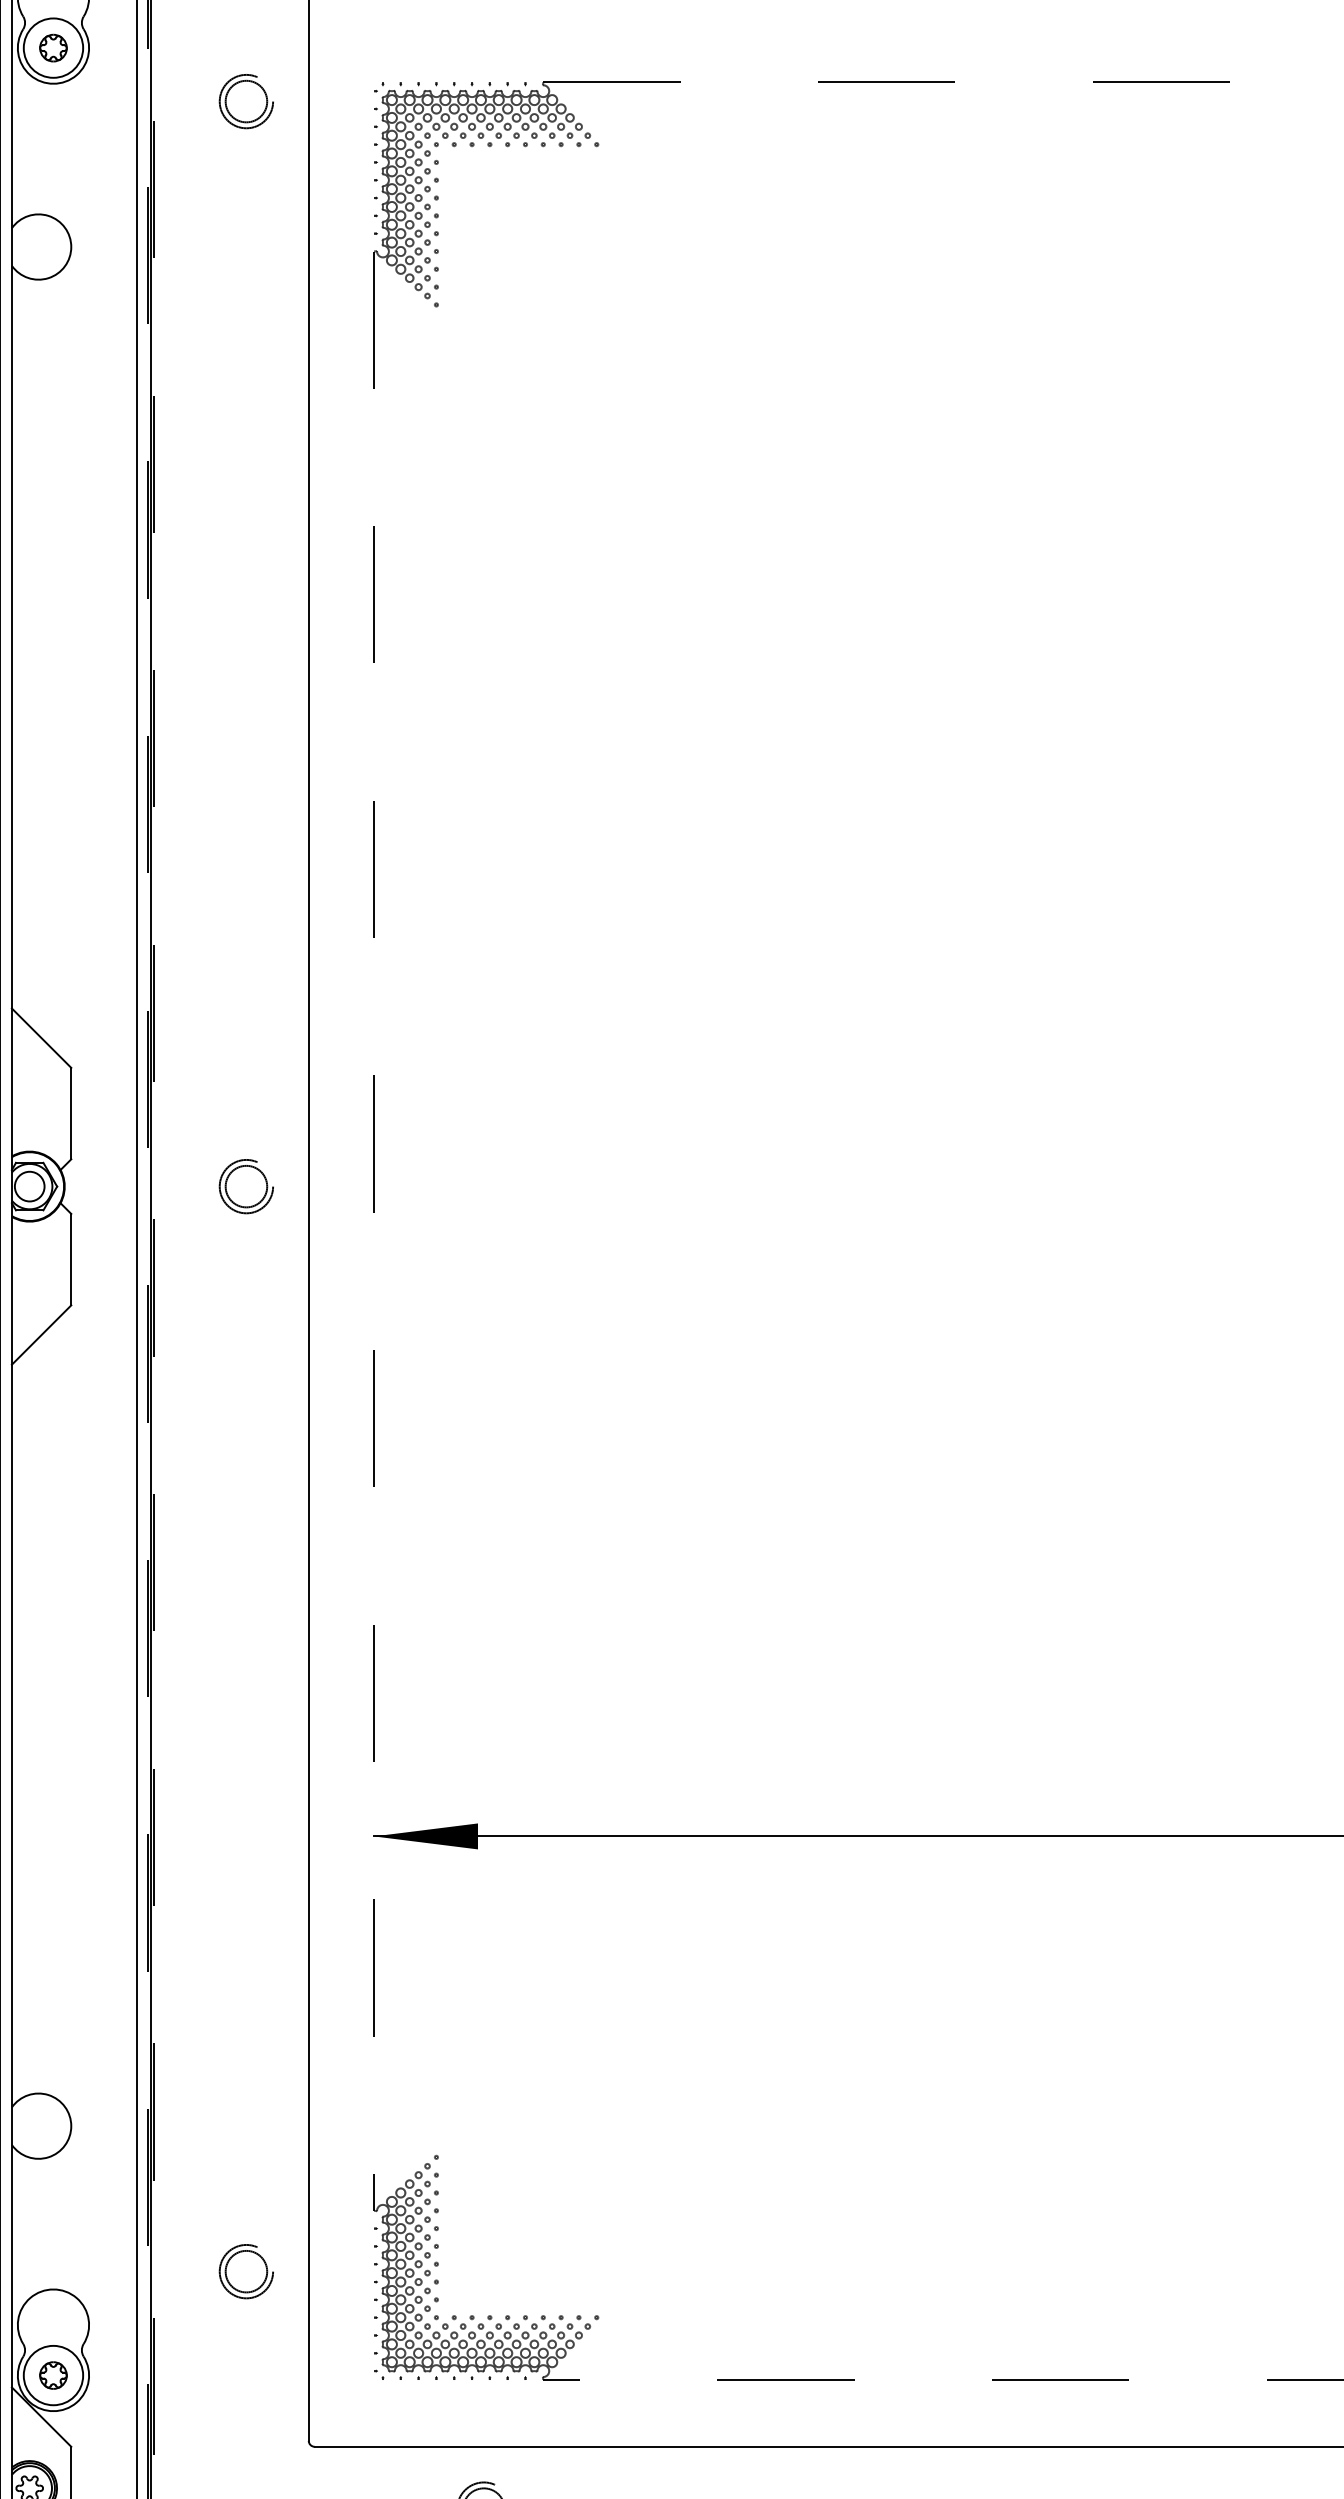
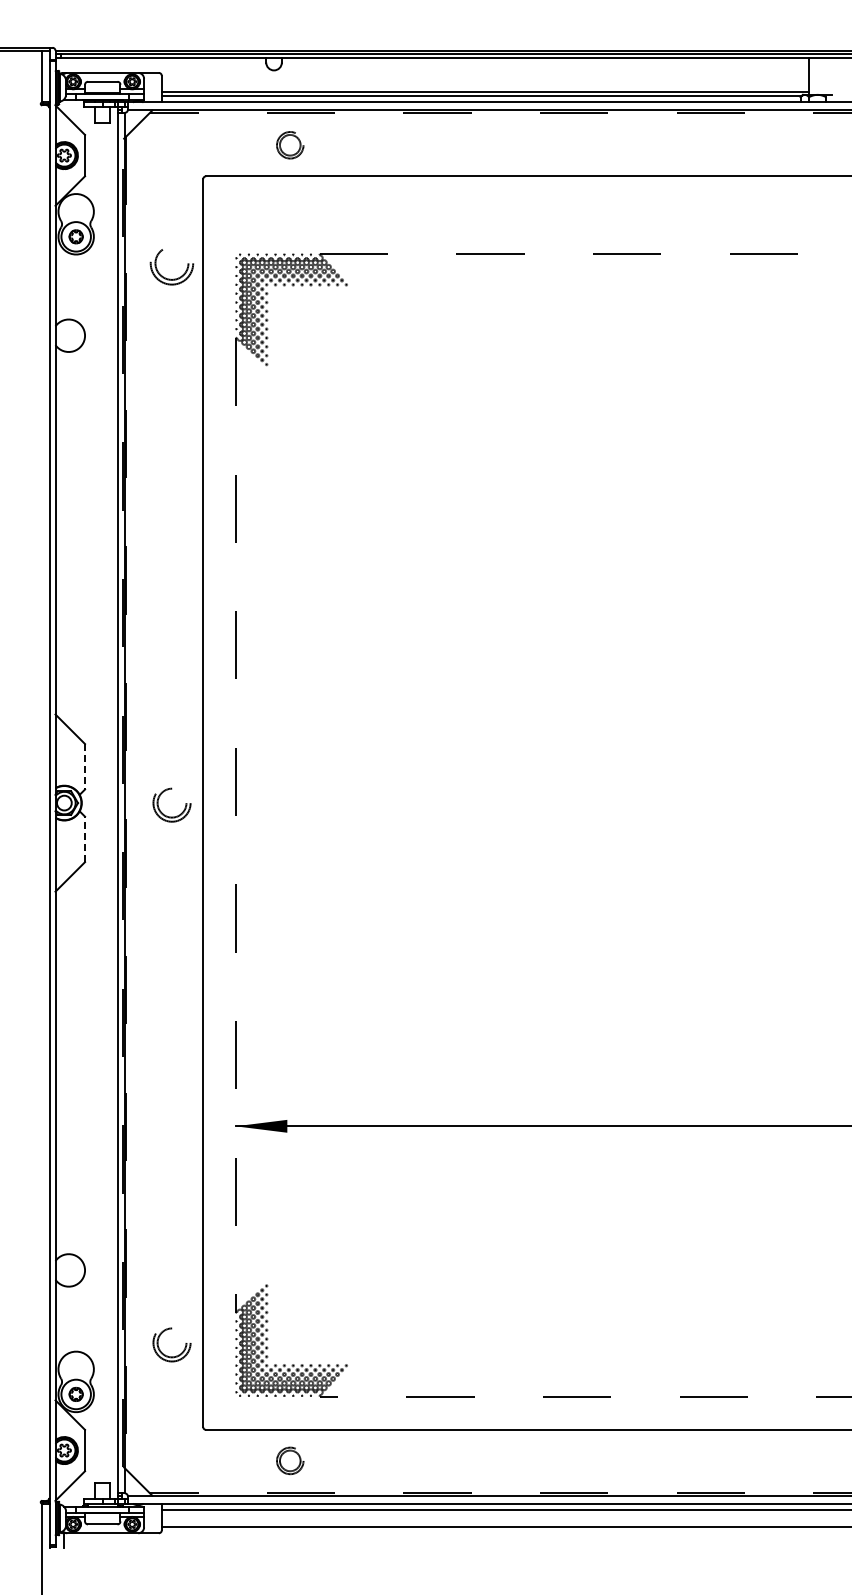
part: (247, 101) -> (172, 263), size x1.6
line: (72, 1113) -> (85, 766), solid -> dashed
part: (247, 1185) -> (172, 802), size x1.4
line: (72, 1259) -> (85, 839), solid -> dashed
part: (247, 2271) -> (172, 1342), size x1.4

